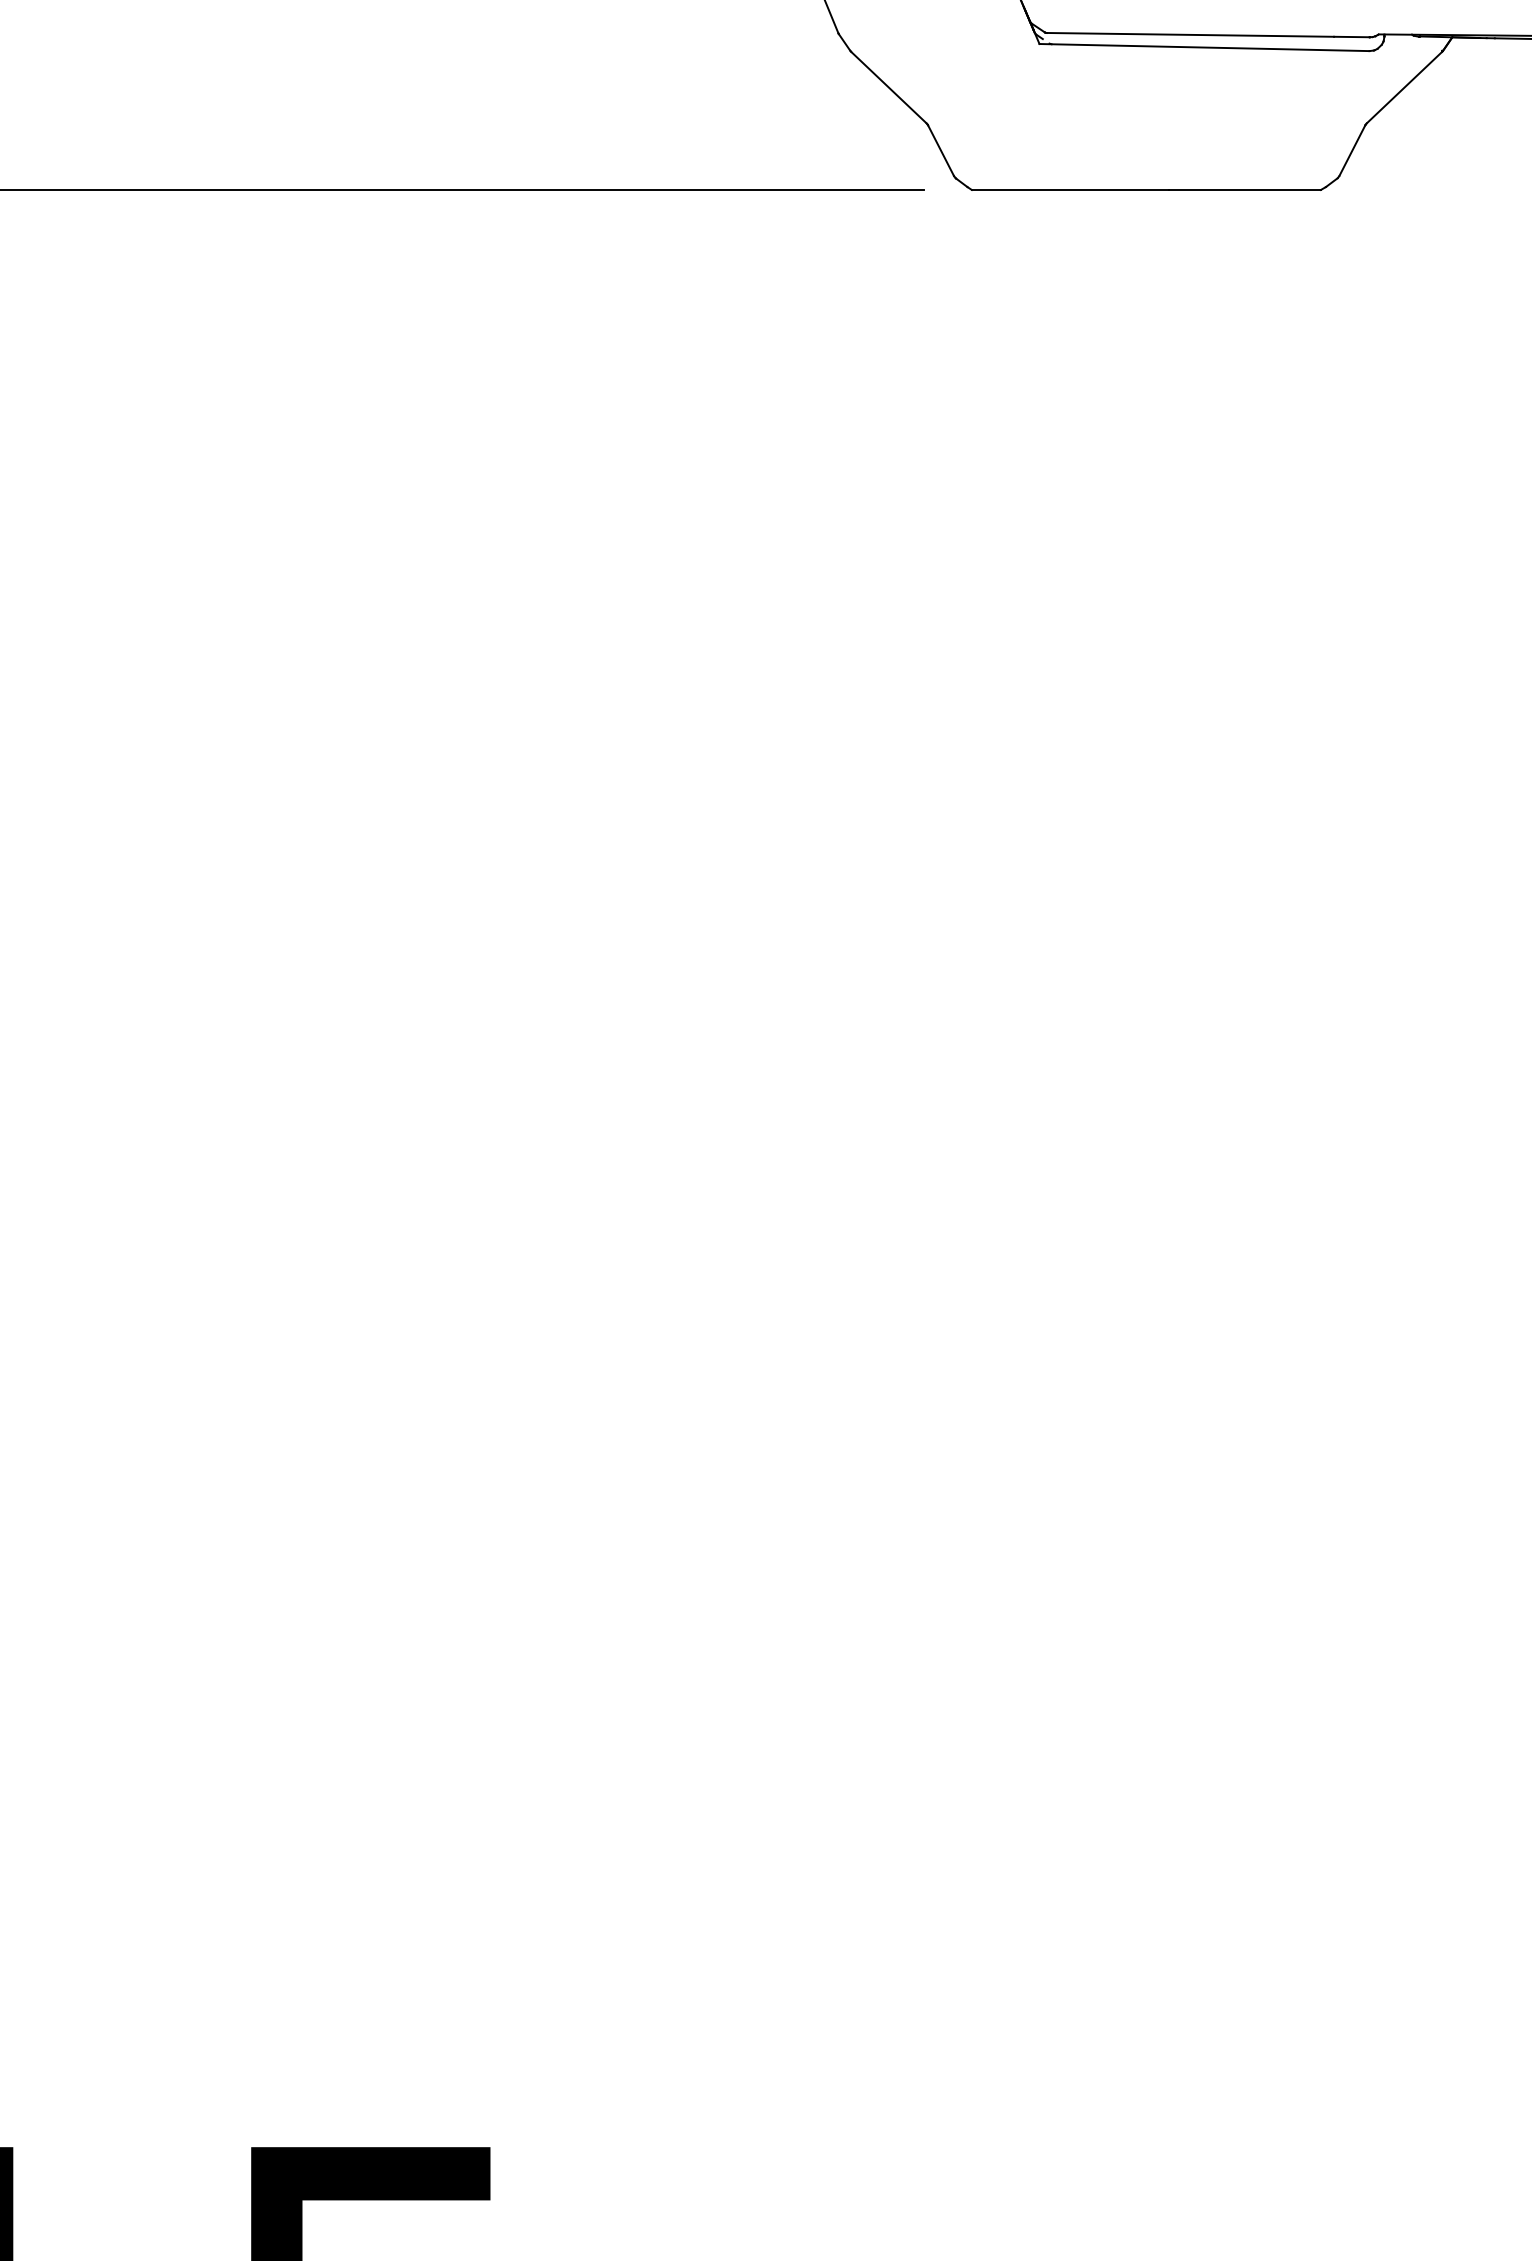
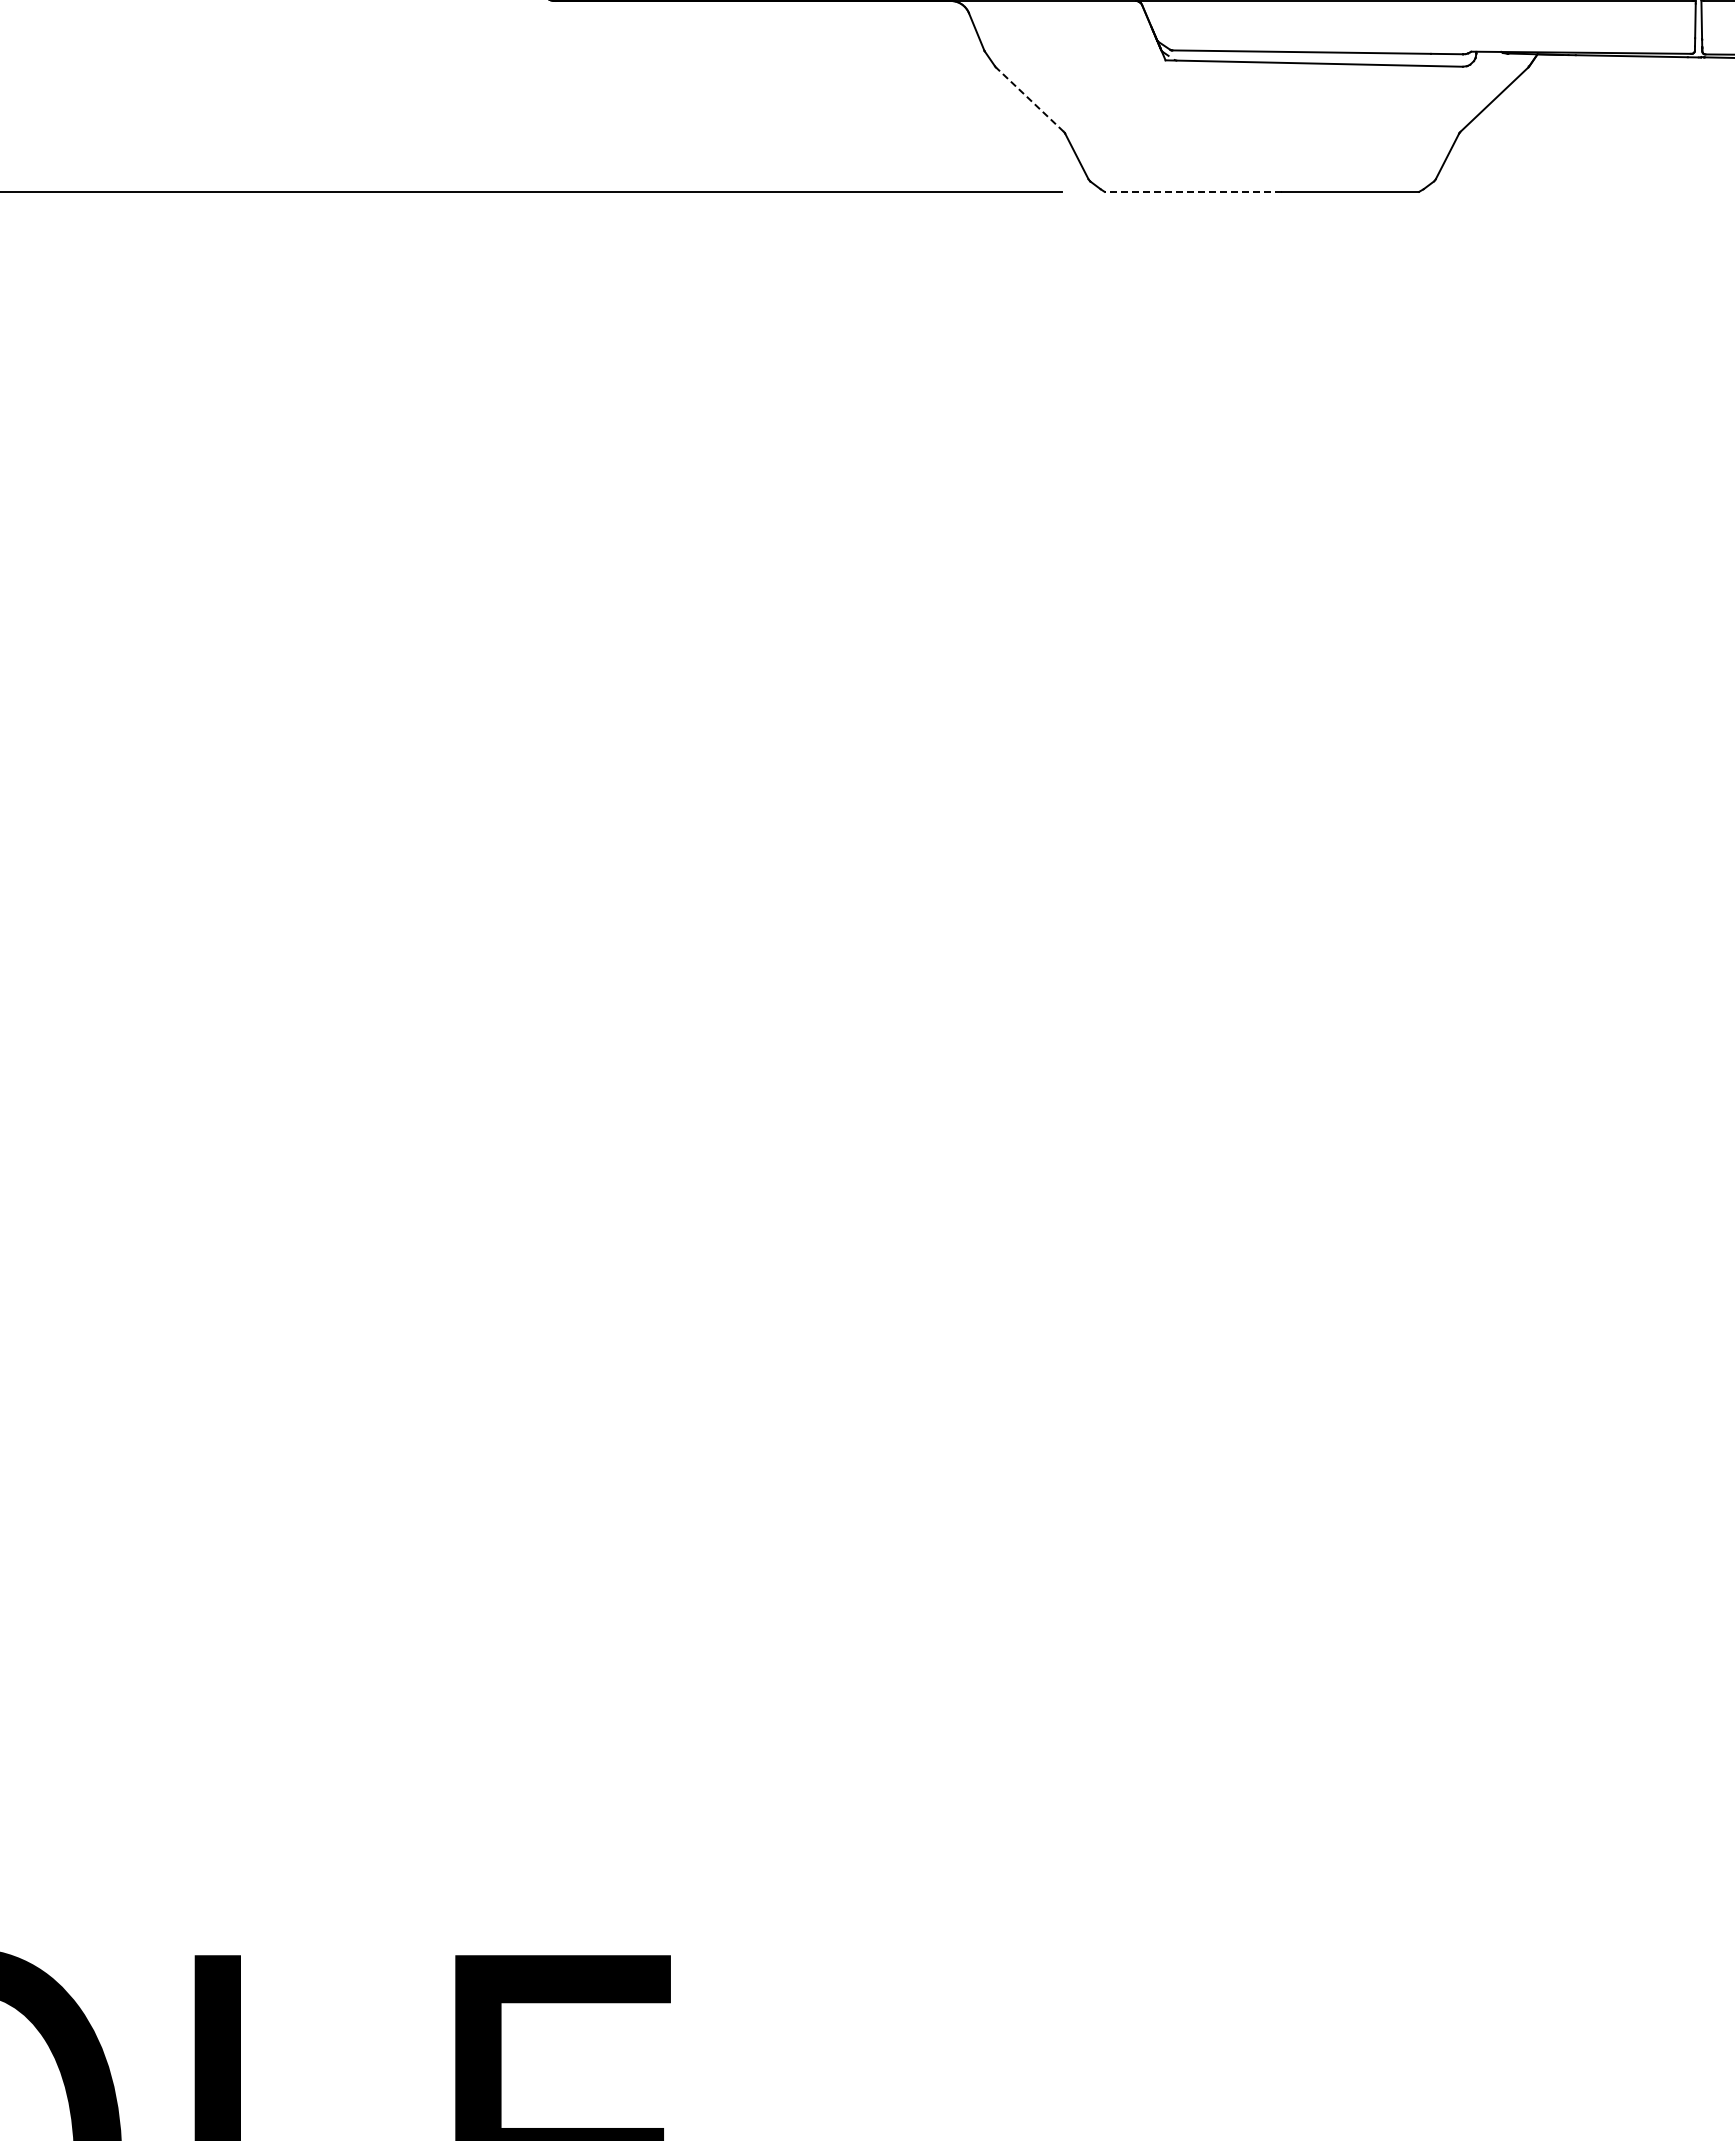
line: (888, 87) -> (1029, 99), solid -> dashed
line: (1070, 189) -> (1193, 191), solid -> dashed

